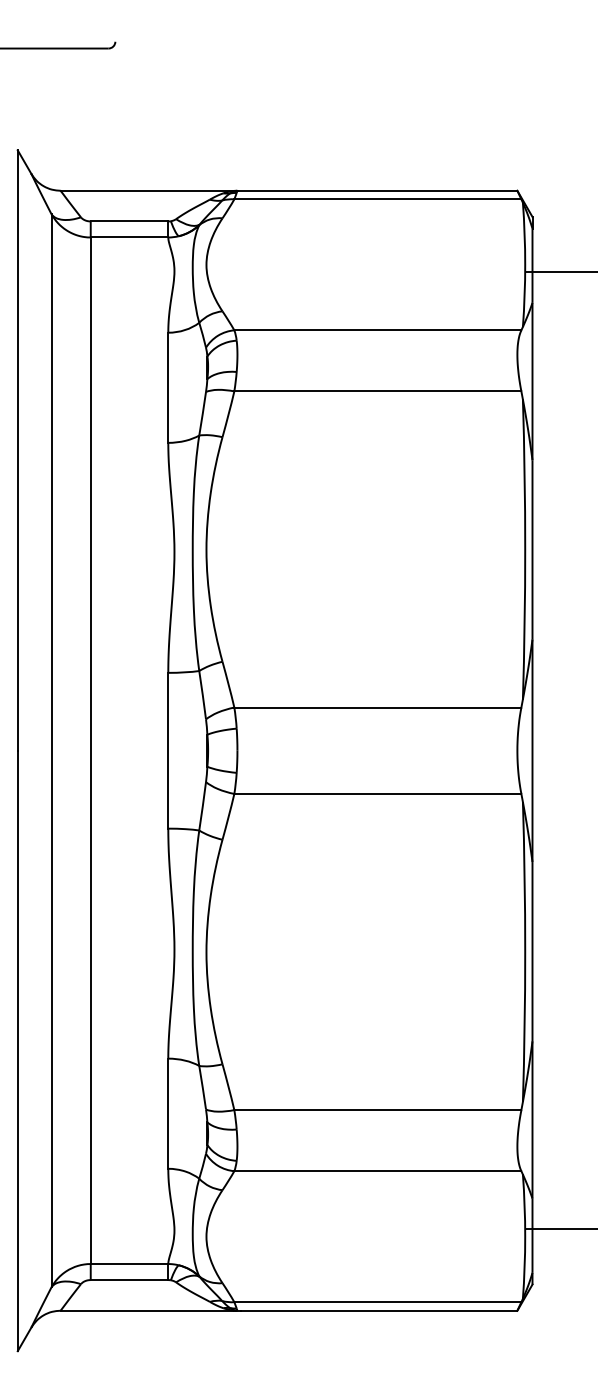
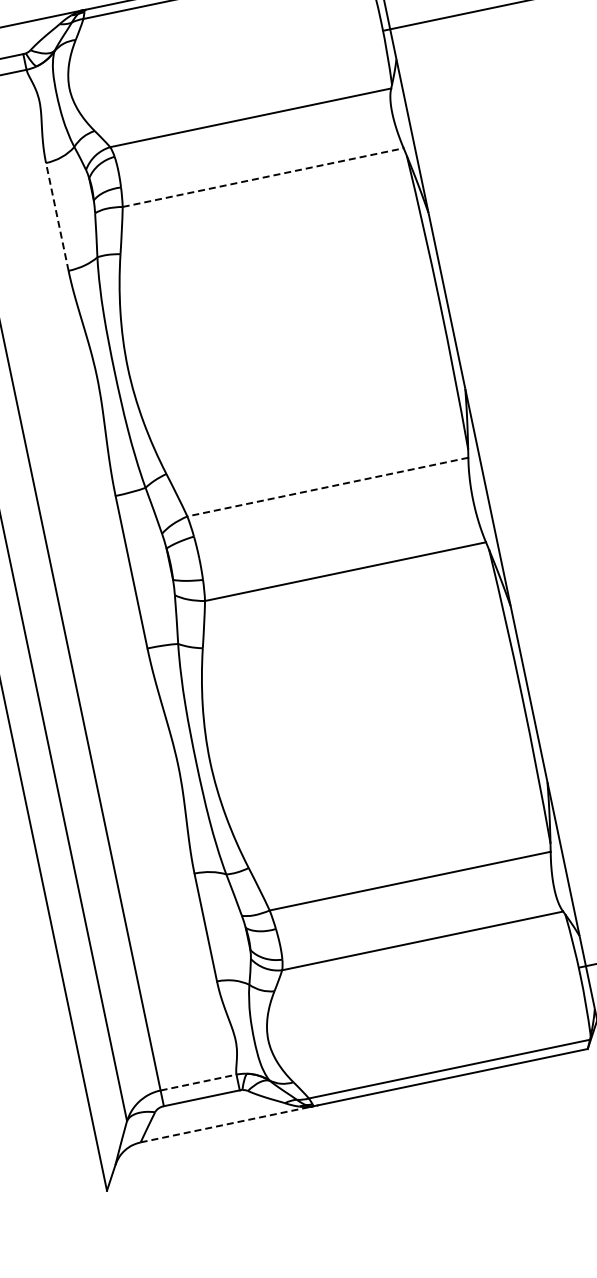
line: (168, 387) -> (57, 216), solid -> dashed
line: (377, 391) -> (262, 177), solid -> dashed
line: (377, 707) -> (327, 487), solid -> dashed
line: (129, 1264) -> (198, 1083), solid -> dashed
line: (147, 1310) -> (225, 1124), solid -> dashed

